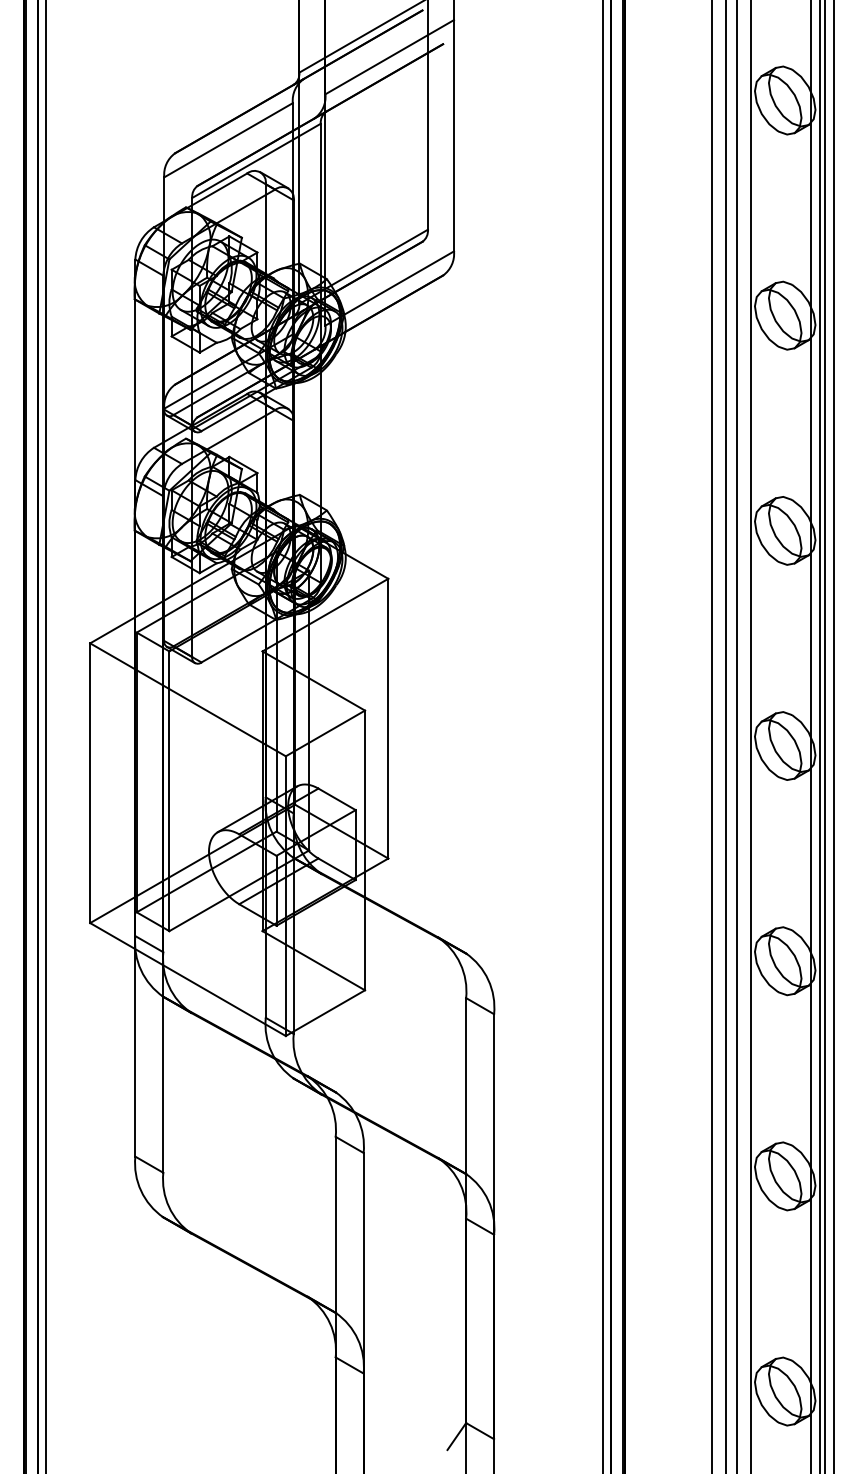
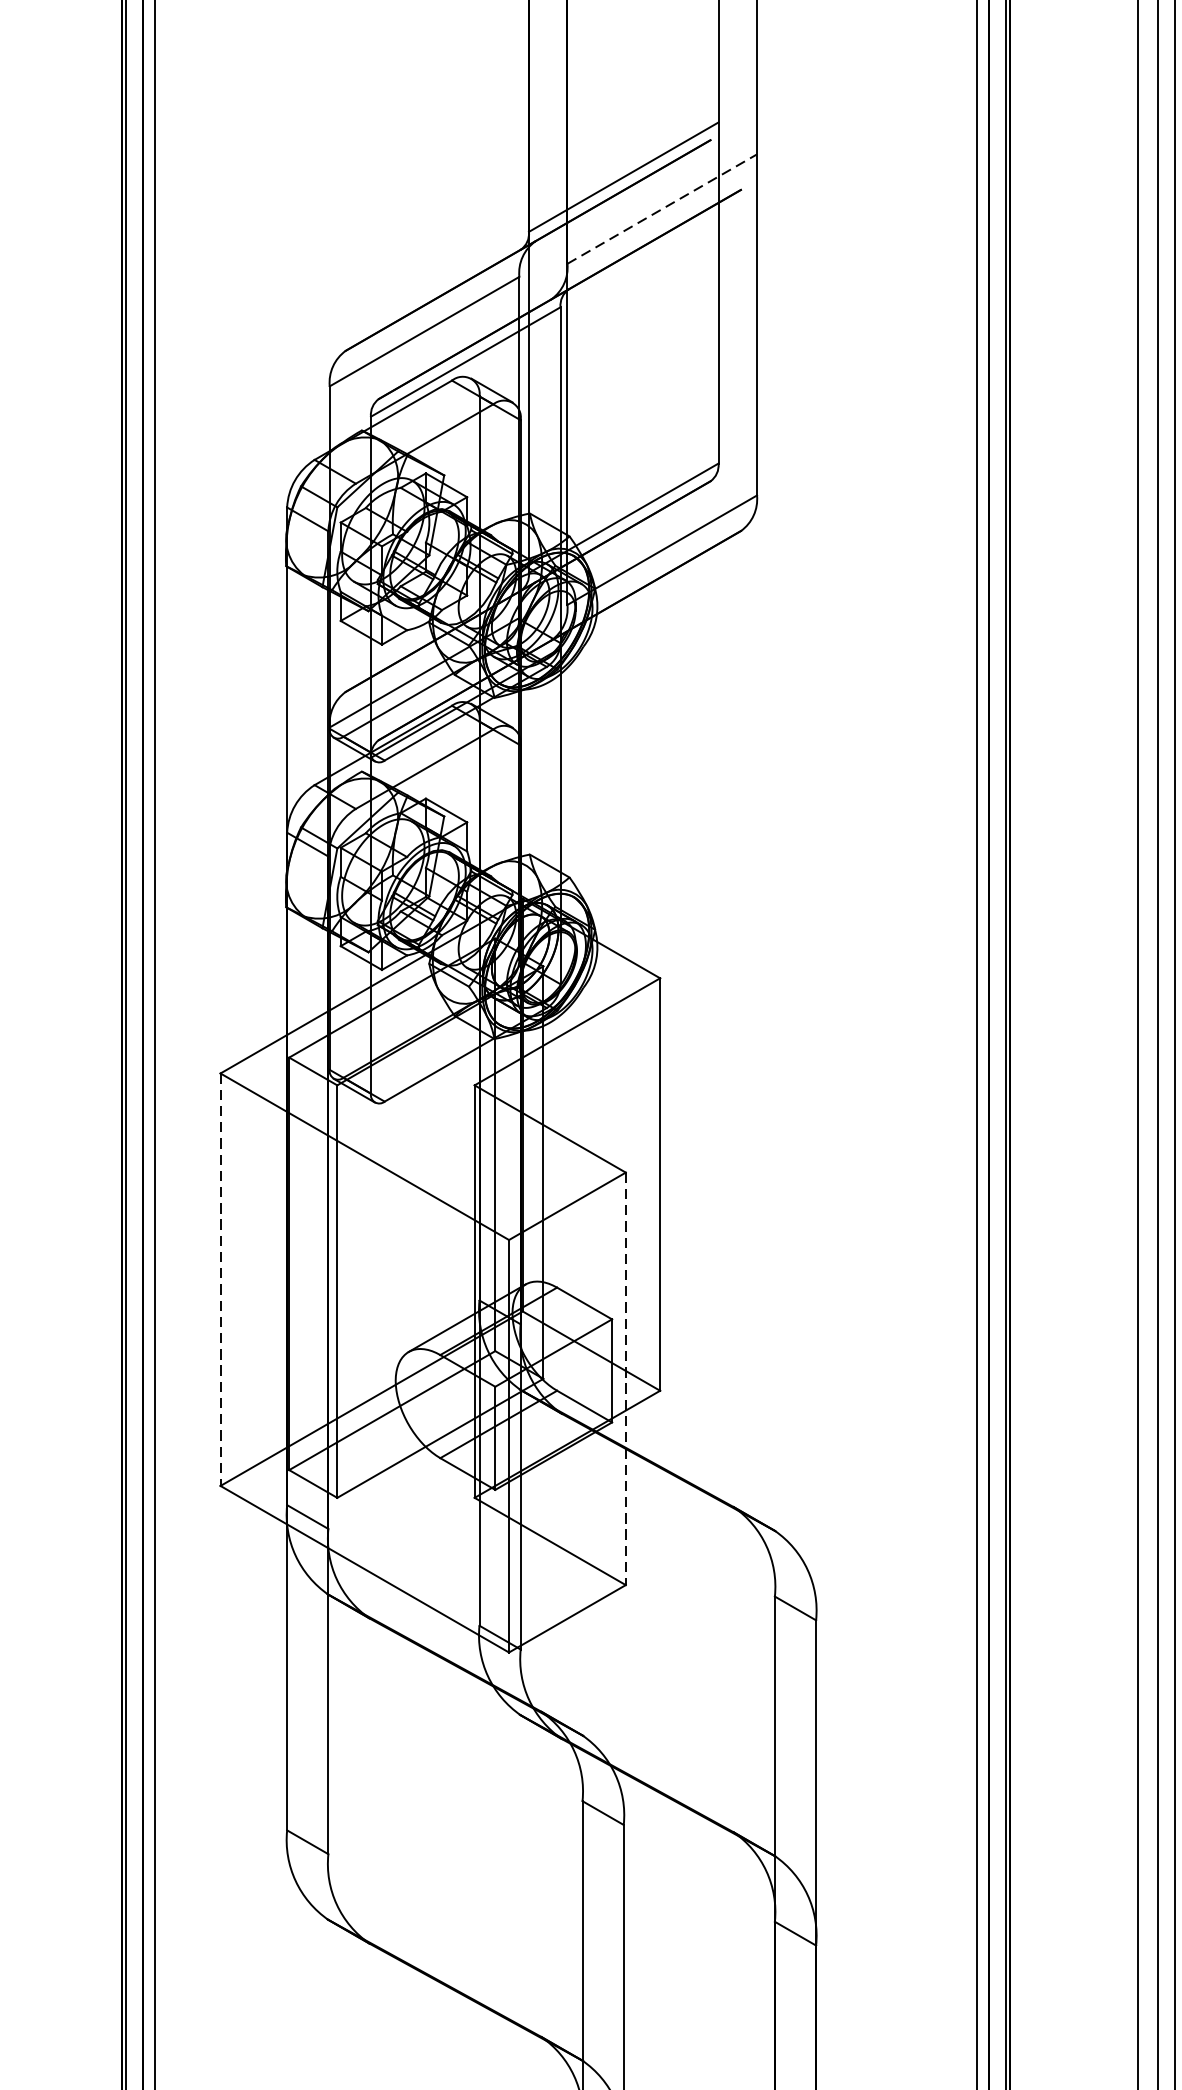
line: (390, 56) -> (663, 208), solid -> dashed
line: (90, 783) -> (220, 1280), solid -> dashed
line: (365, 850) -> (626, 1378), solid -> dashed

